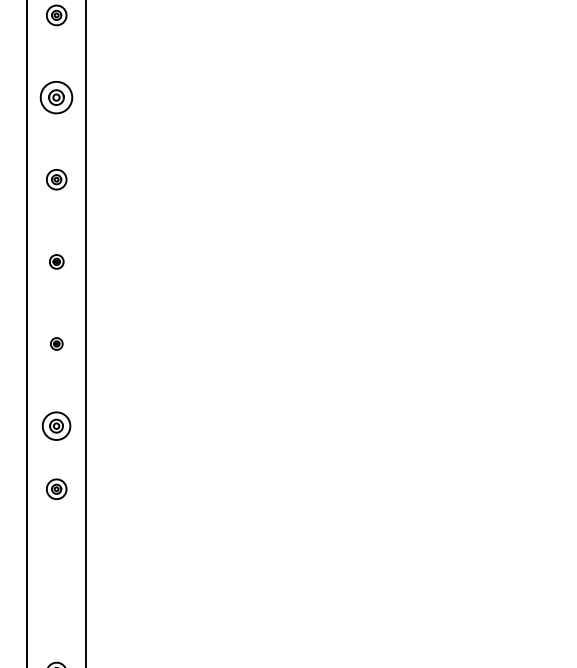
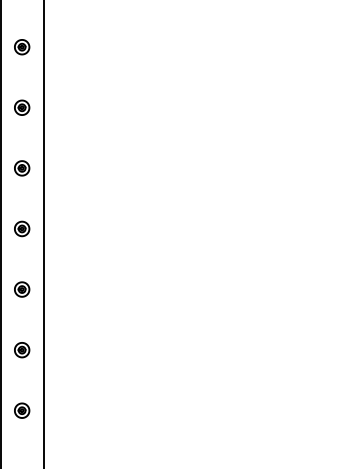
part: (56, 97) -> (22, 107), size x0.62
part: (56, 261) -> (22, 228), size x1.43
part: (56, 343) -> (22, 289), size x1.67
part: (56, 425) -> (22, 349), size x0.71
part: (56, 488) -> (22, 410), moved

